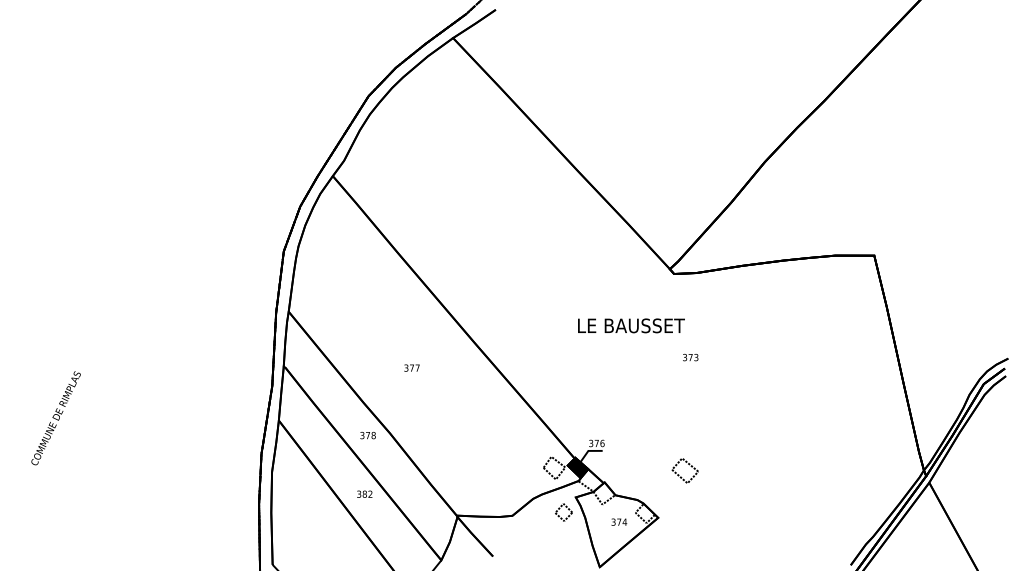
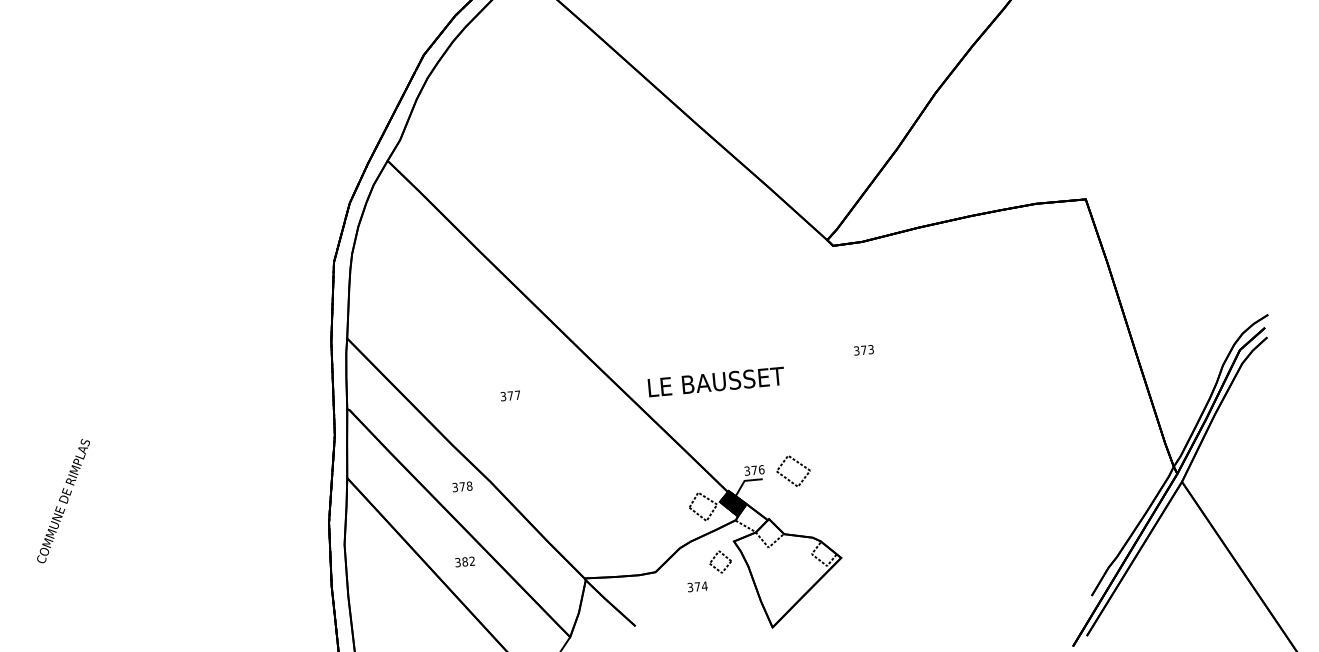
text: (631, 325) -> (716, 381), moved
part: (684, 470) -> (792, 470), moved
text: (619, 521) -> (697, 585), moved

